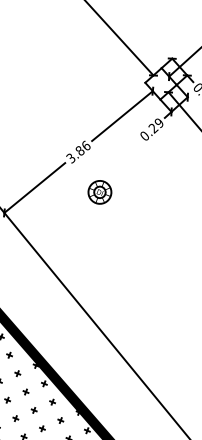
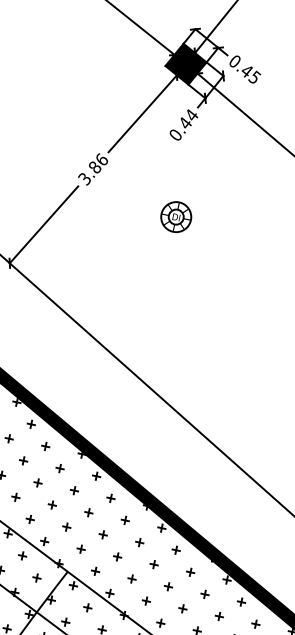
fill: (160, 83) -> (185, 63), added
text: (156, 125) -> (188, 119), 0.29 -> 0.44
part: (100, 191) -> (176, 216), moved

